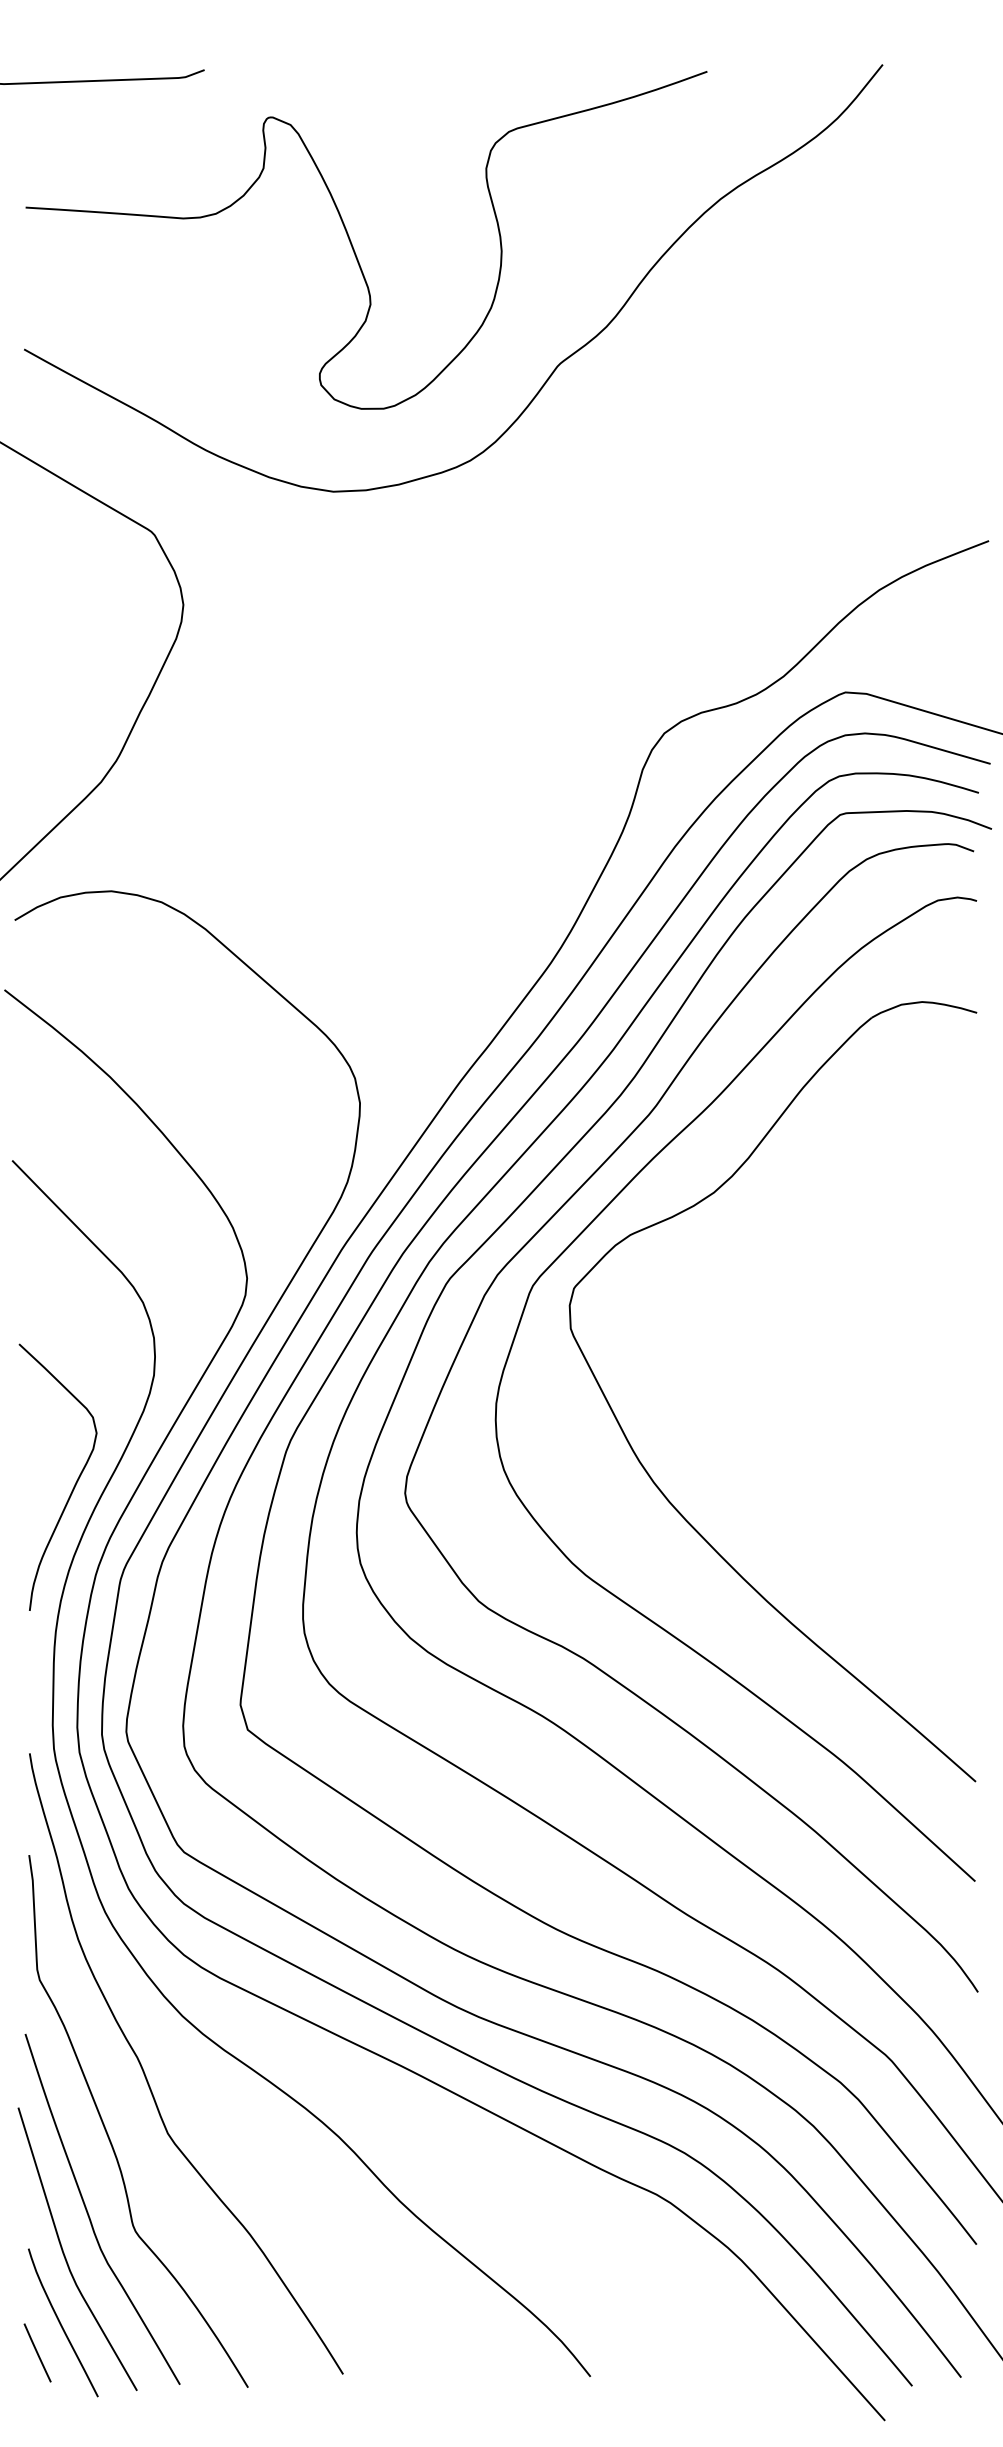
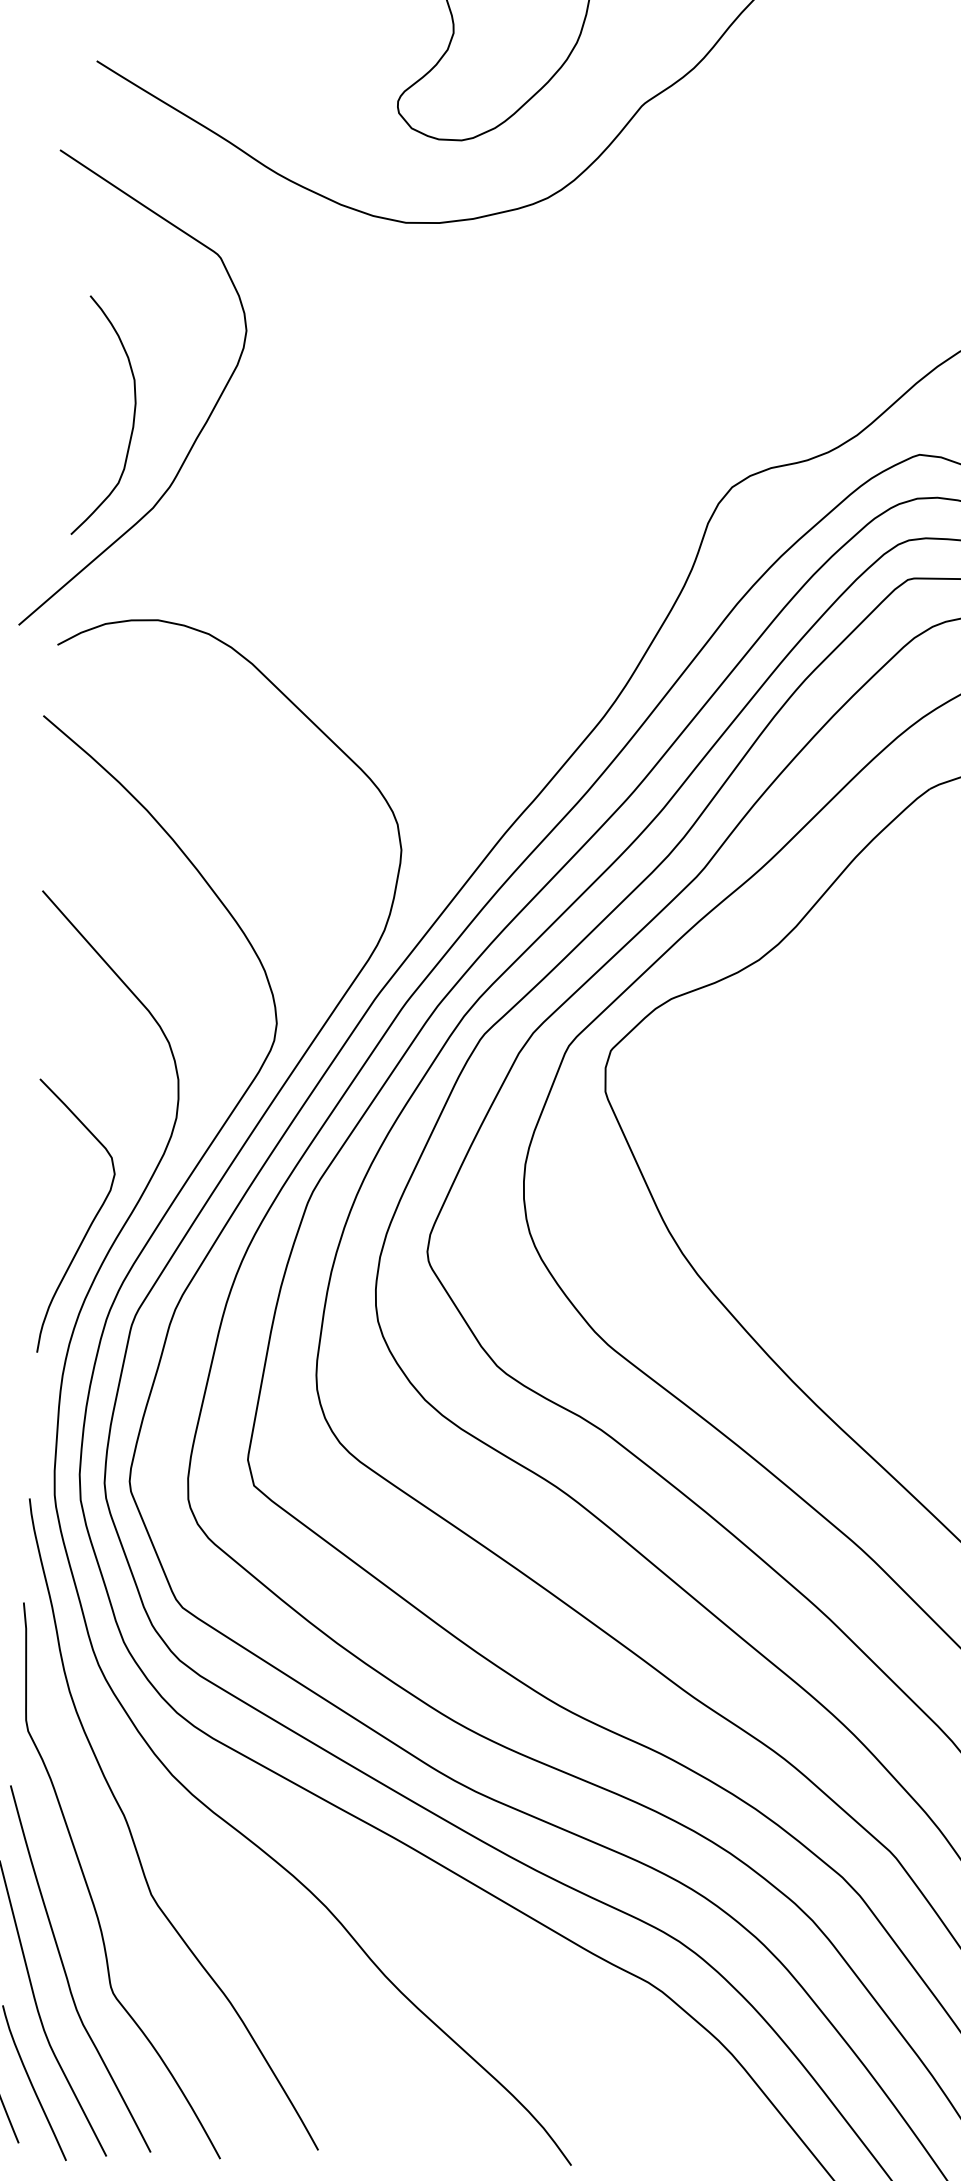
curve: (77, 695) -> (133, 418), added

